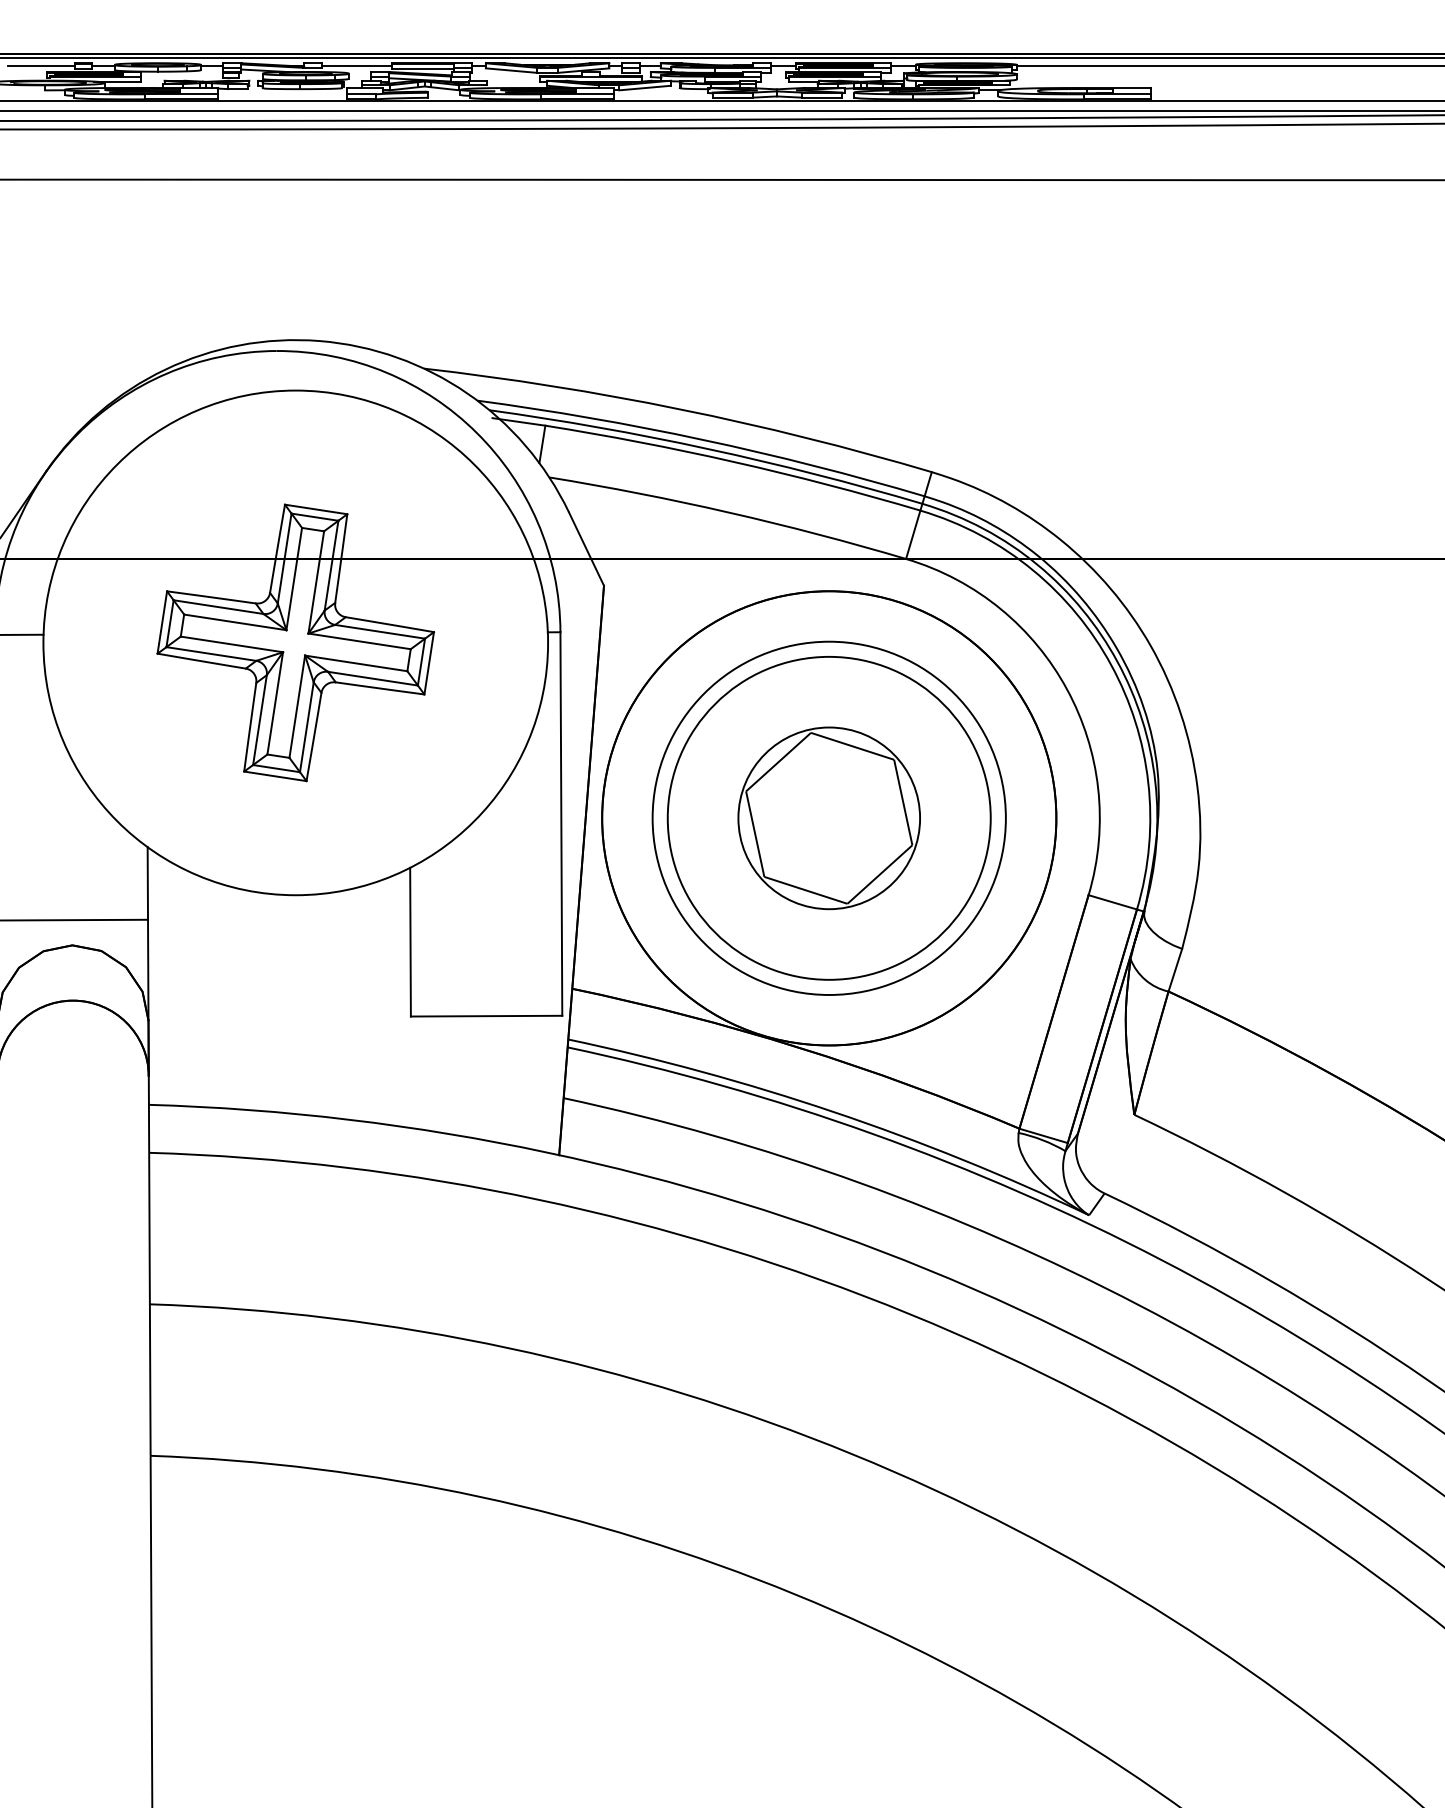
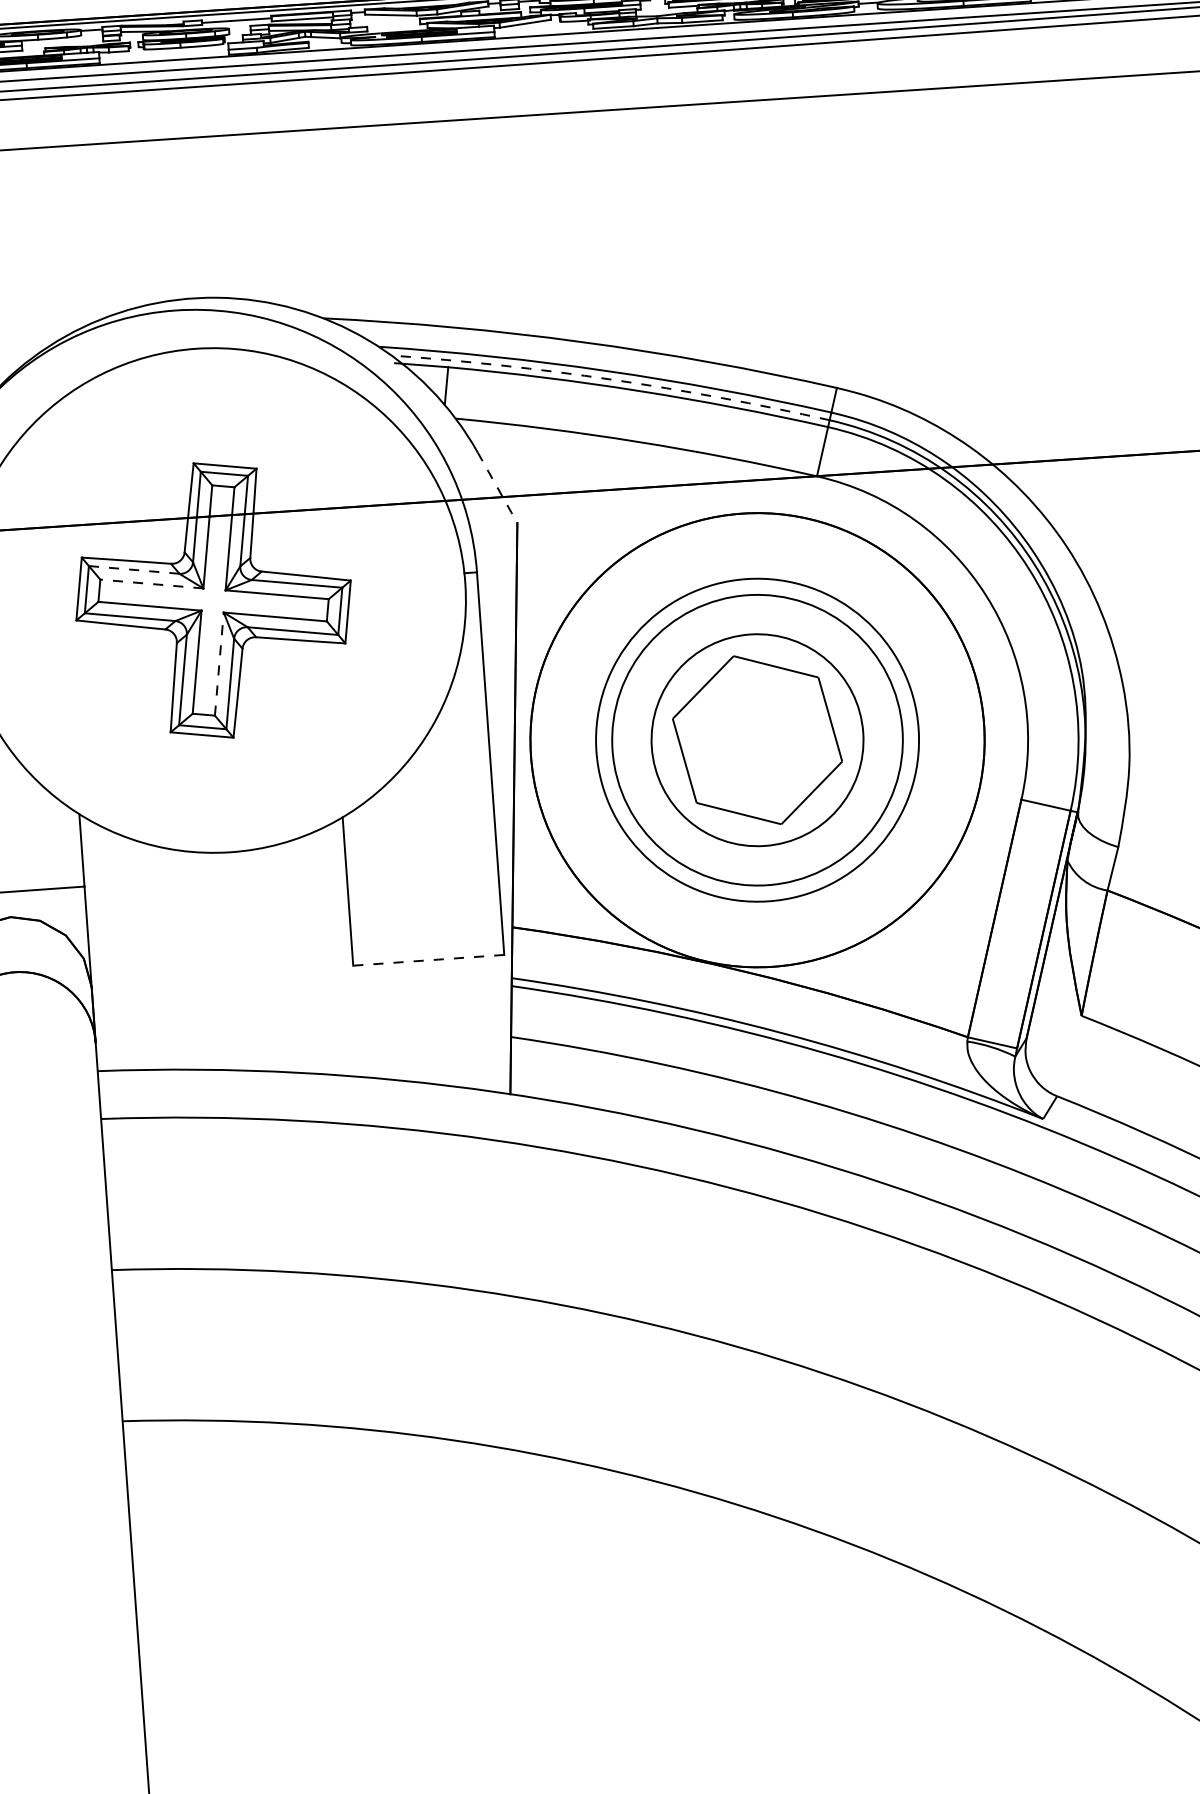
arc: (707, 448) -> (611, 379), solid -> dashed
line: (586, 549) -> (497, 488), solid -> dashed
line: (219, 607) -> (135, 570), solid -> dashed
line: (235, 622) -> (152, 584), solid -> dashed
line: (297, 706) -> (219, 663), solid -> dashed
circle: (828, 817) -> (756, 739), size x0.6
circle: (829, 818) -> (757, 740), size x1.6
line: (486, 1016) -> (428, 960), solid -> dashed

